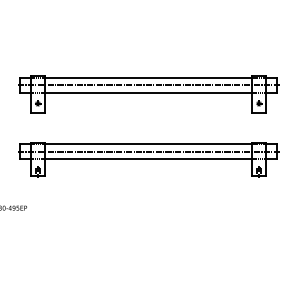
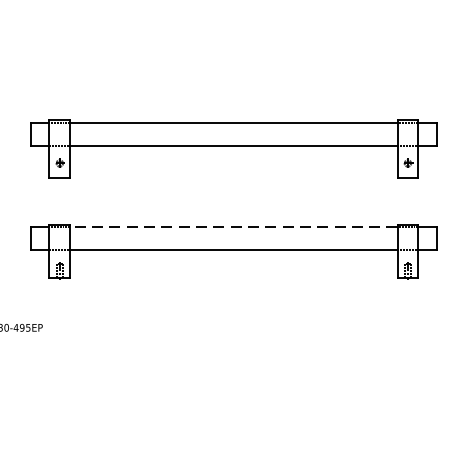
line: (148, 85) -> (233, 134), removed
line: (148, 144) -> (233, 227), solid -> dashed
line: (148, 151) -> (233, 238), removed

